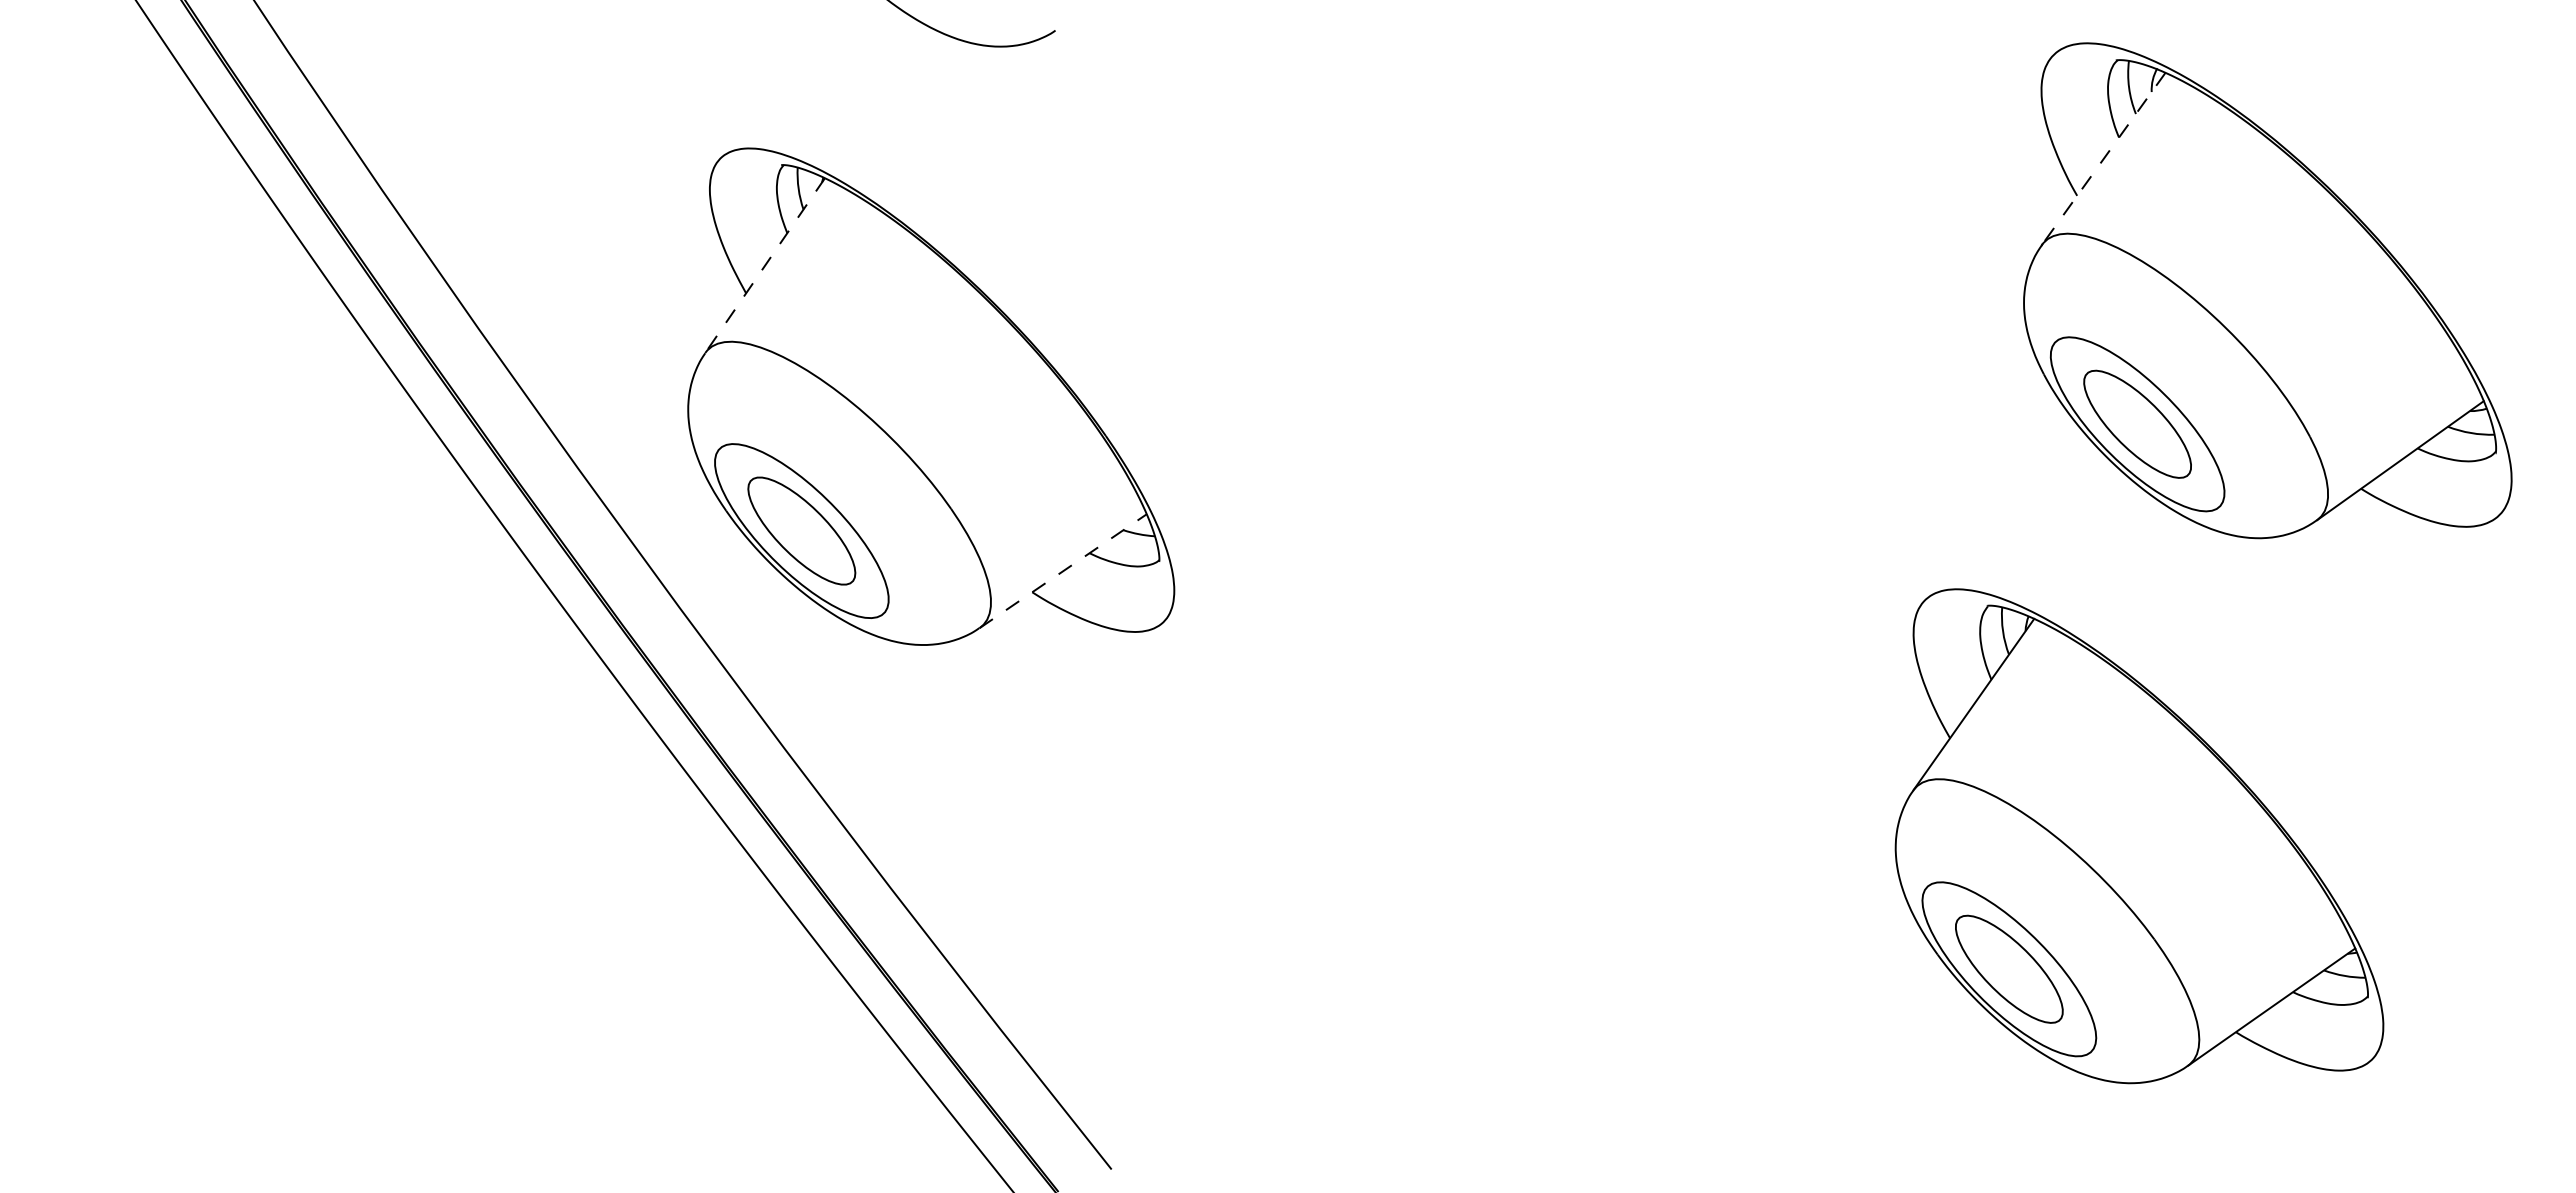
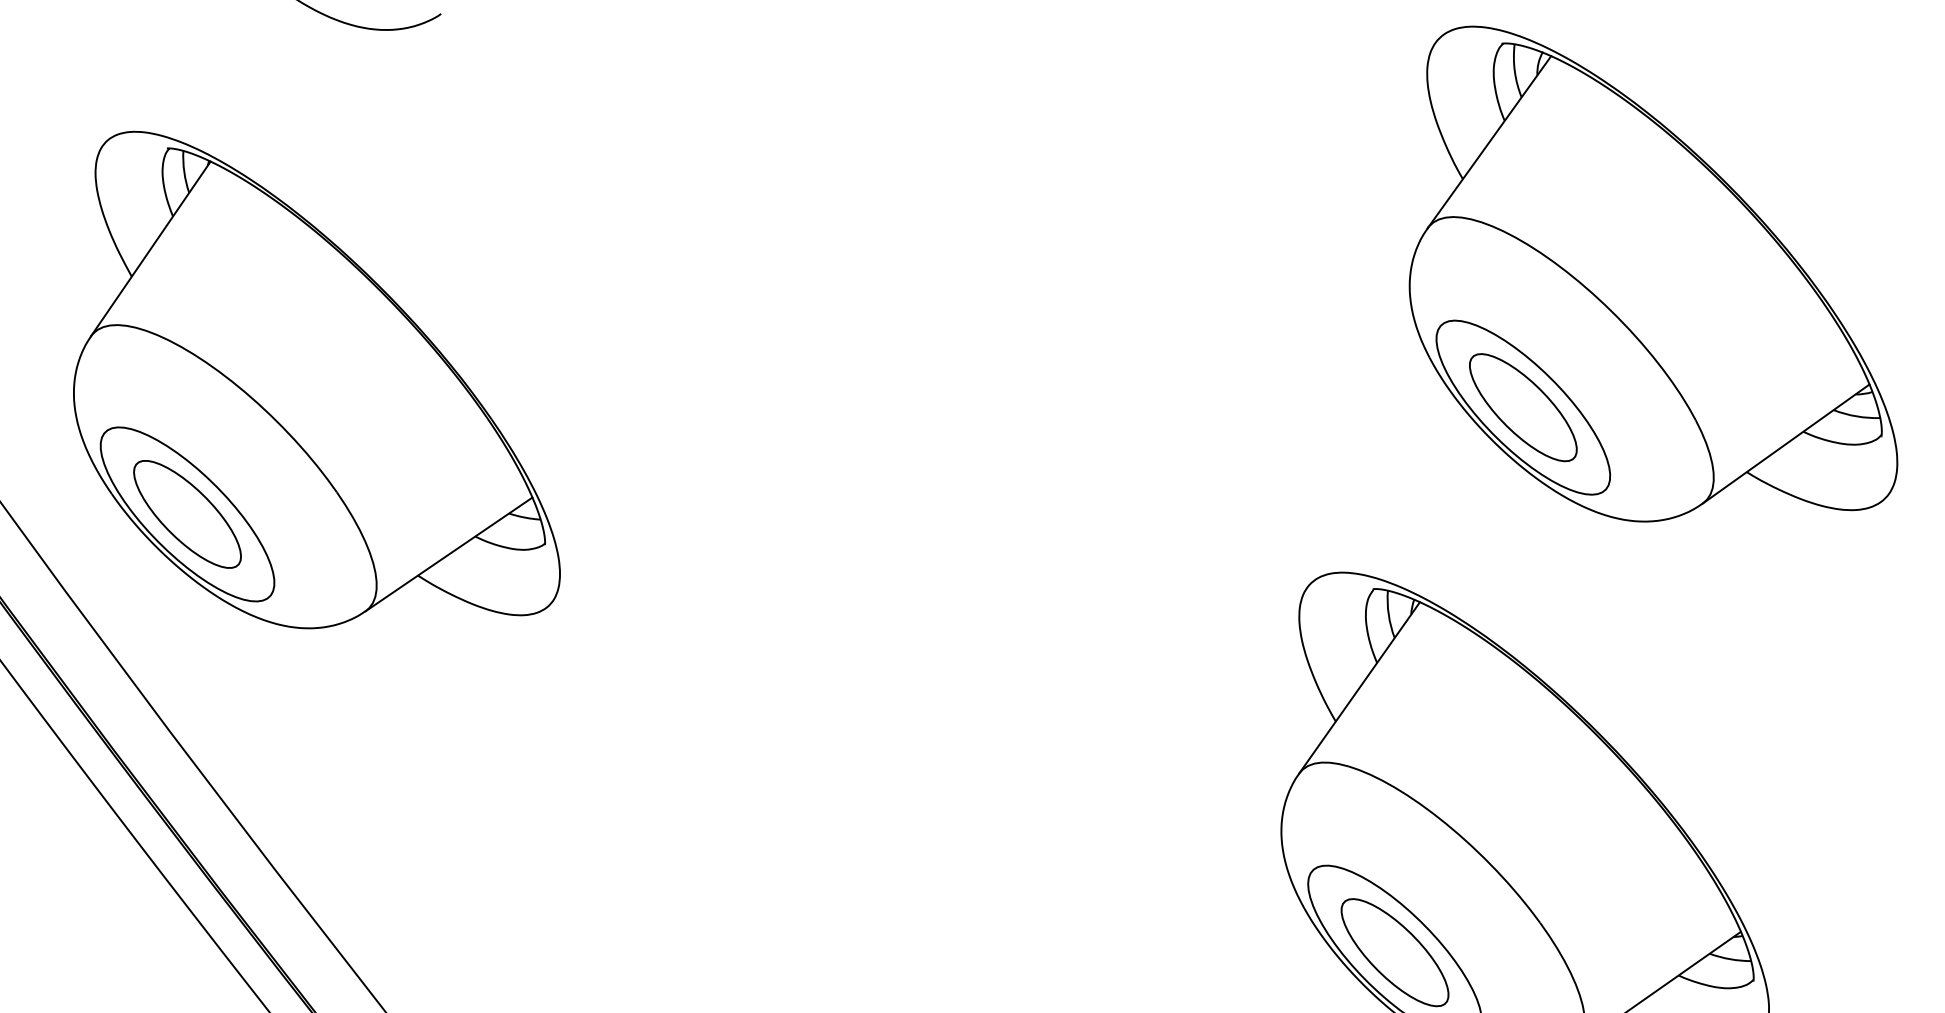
line: (2103, 158) -> (1489, 141), dashed -> solid
line: (765, 265) -> (151, 248), dashed -> solid
line: (1063, 570) -> (449, 553), dashed -> solid

